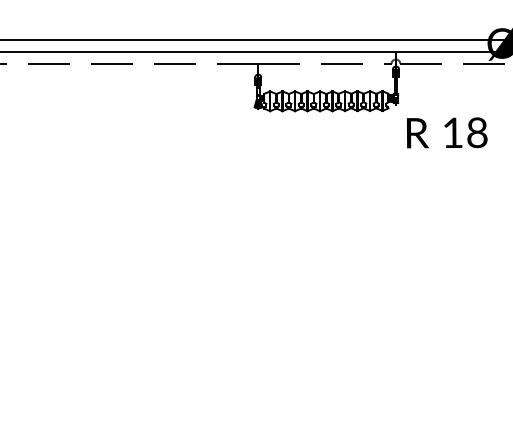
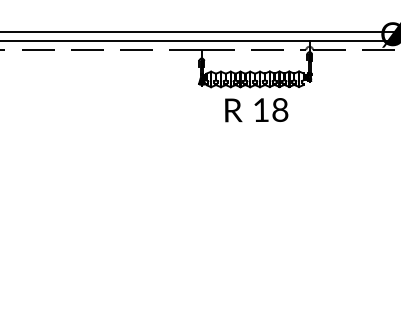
text: (446, 133) -> (256, 110), moved

